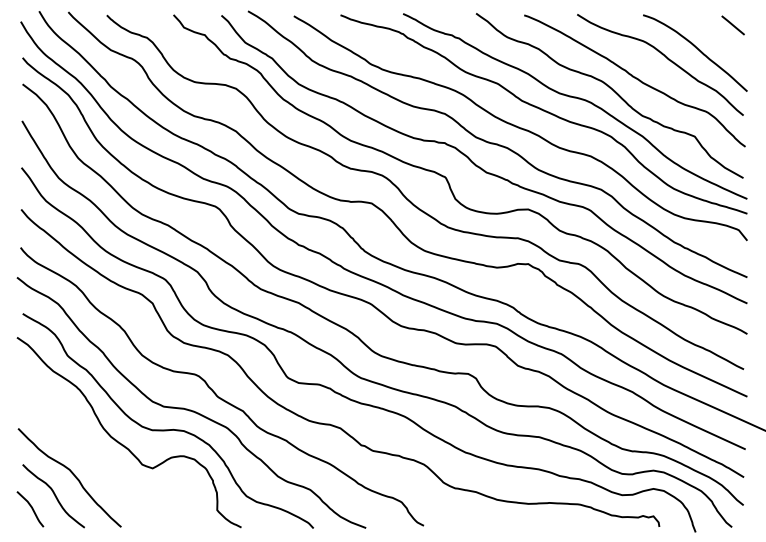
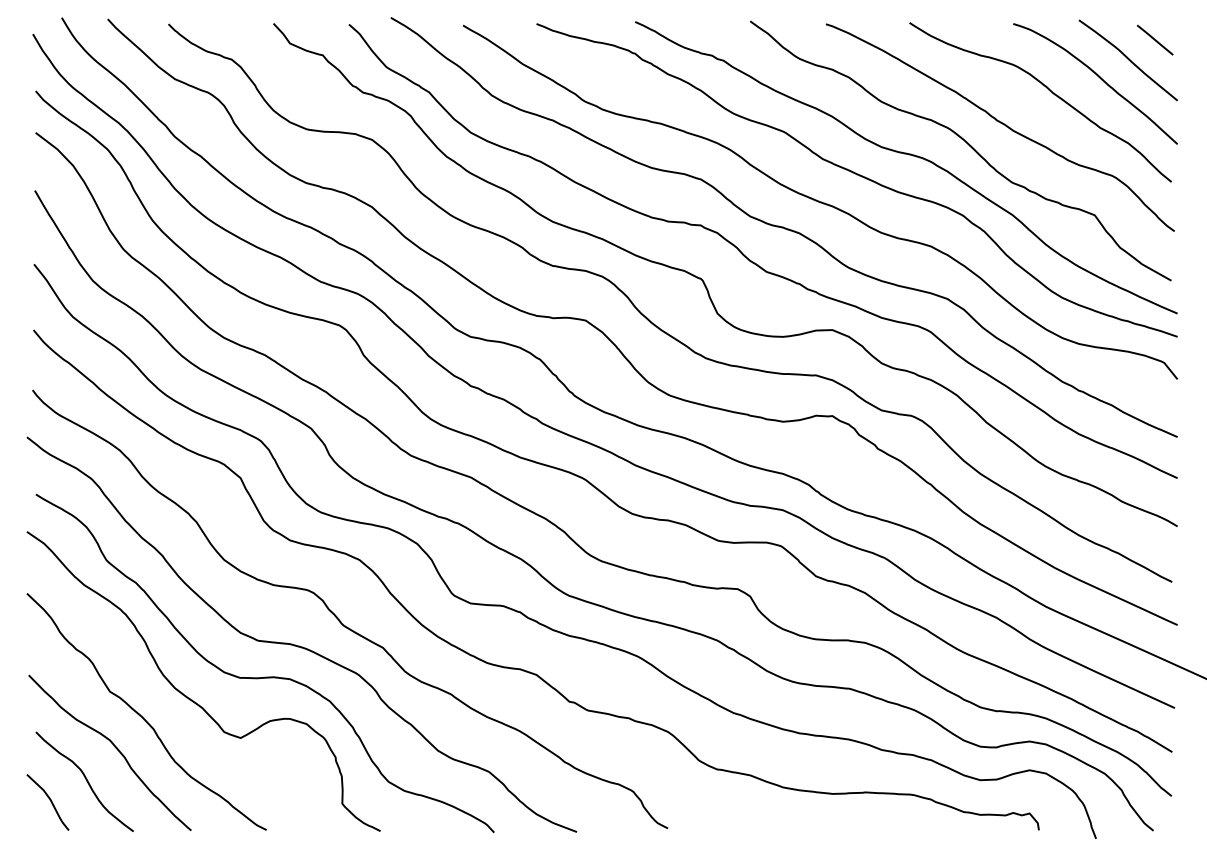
curve: (715, 38) -> (1127, 60), added
curve: (89, 453) -> (141, 714), added

